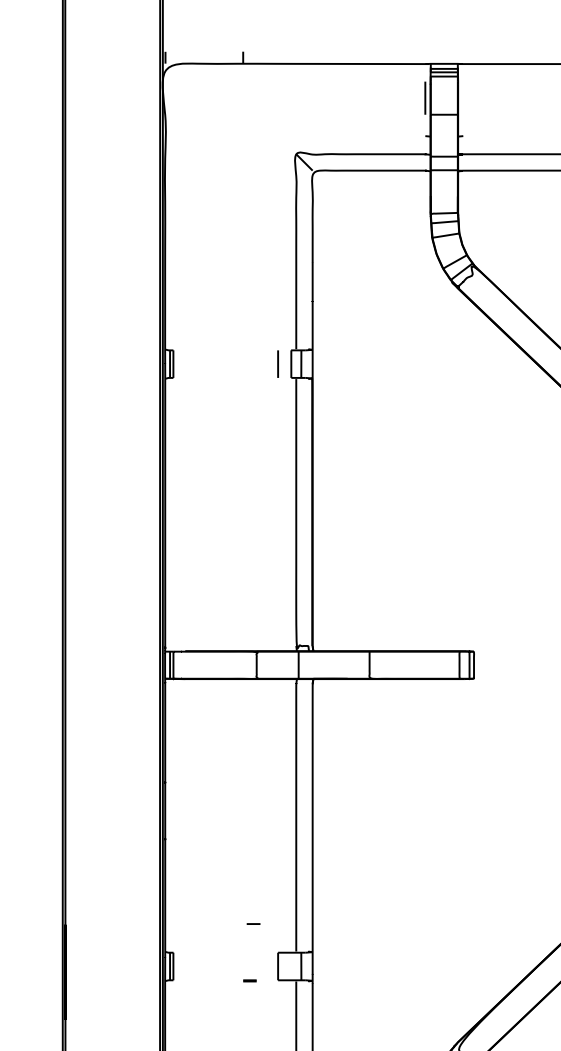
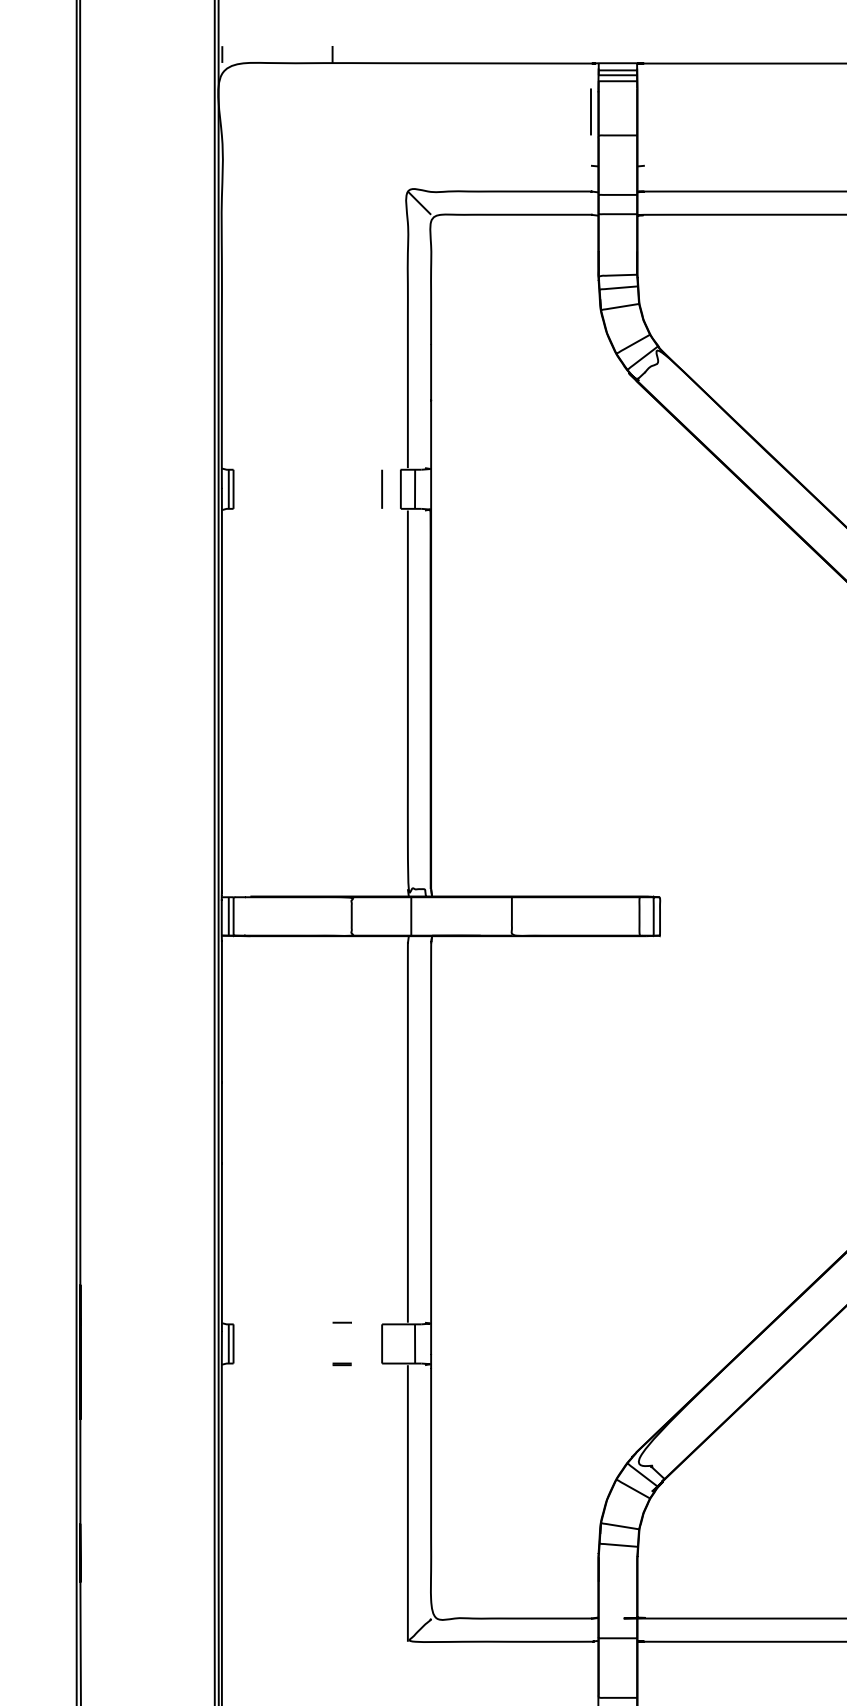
line: (253, 923) -> (341, 1322), moved

